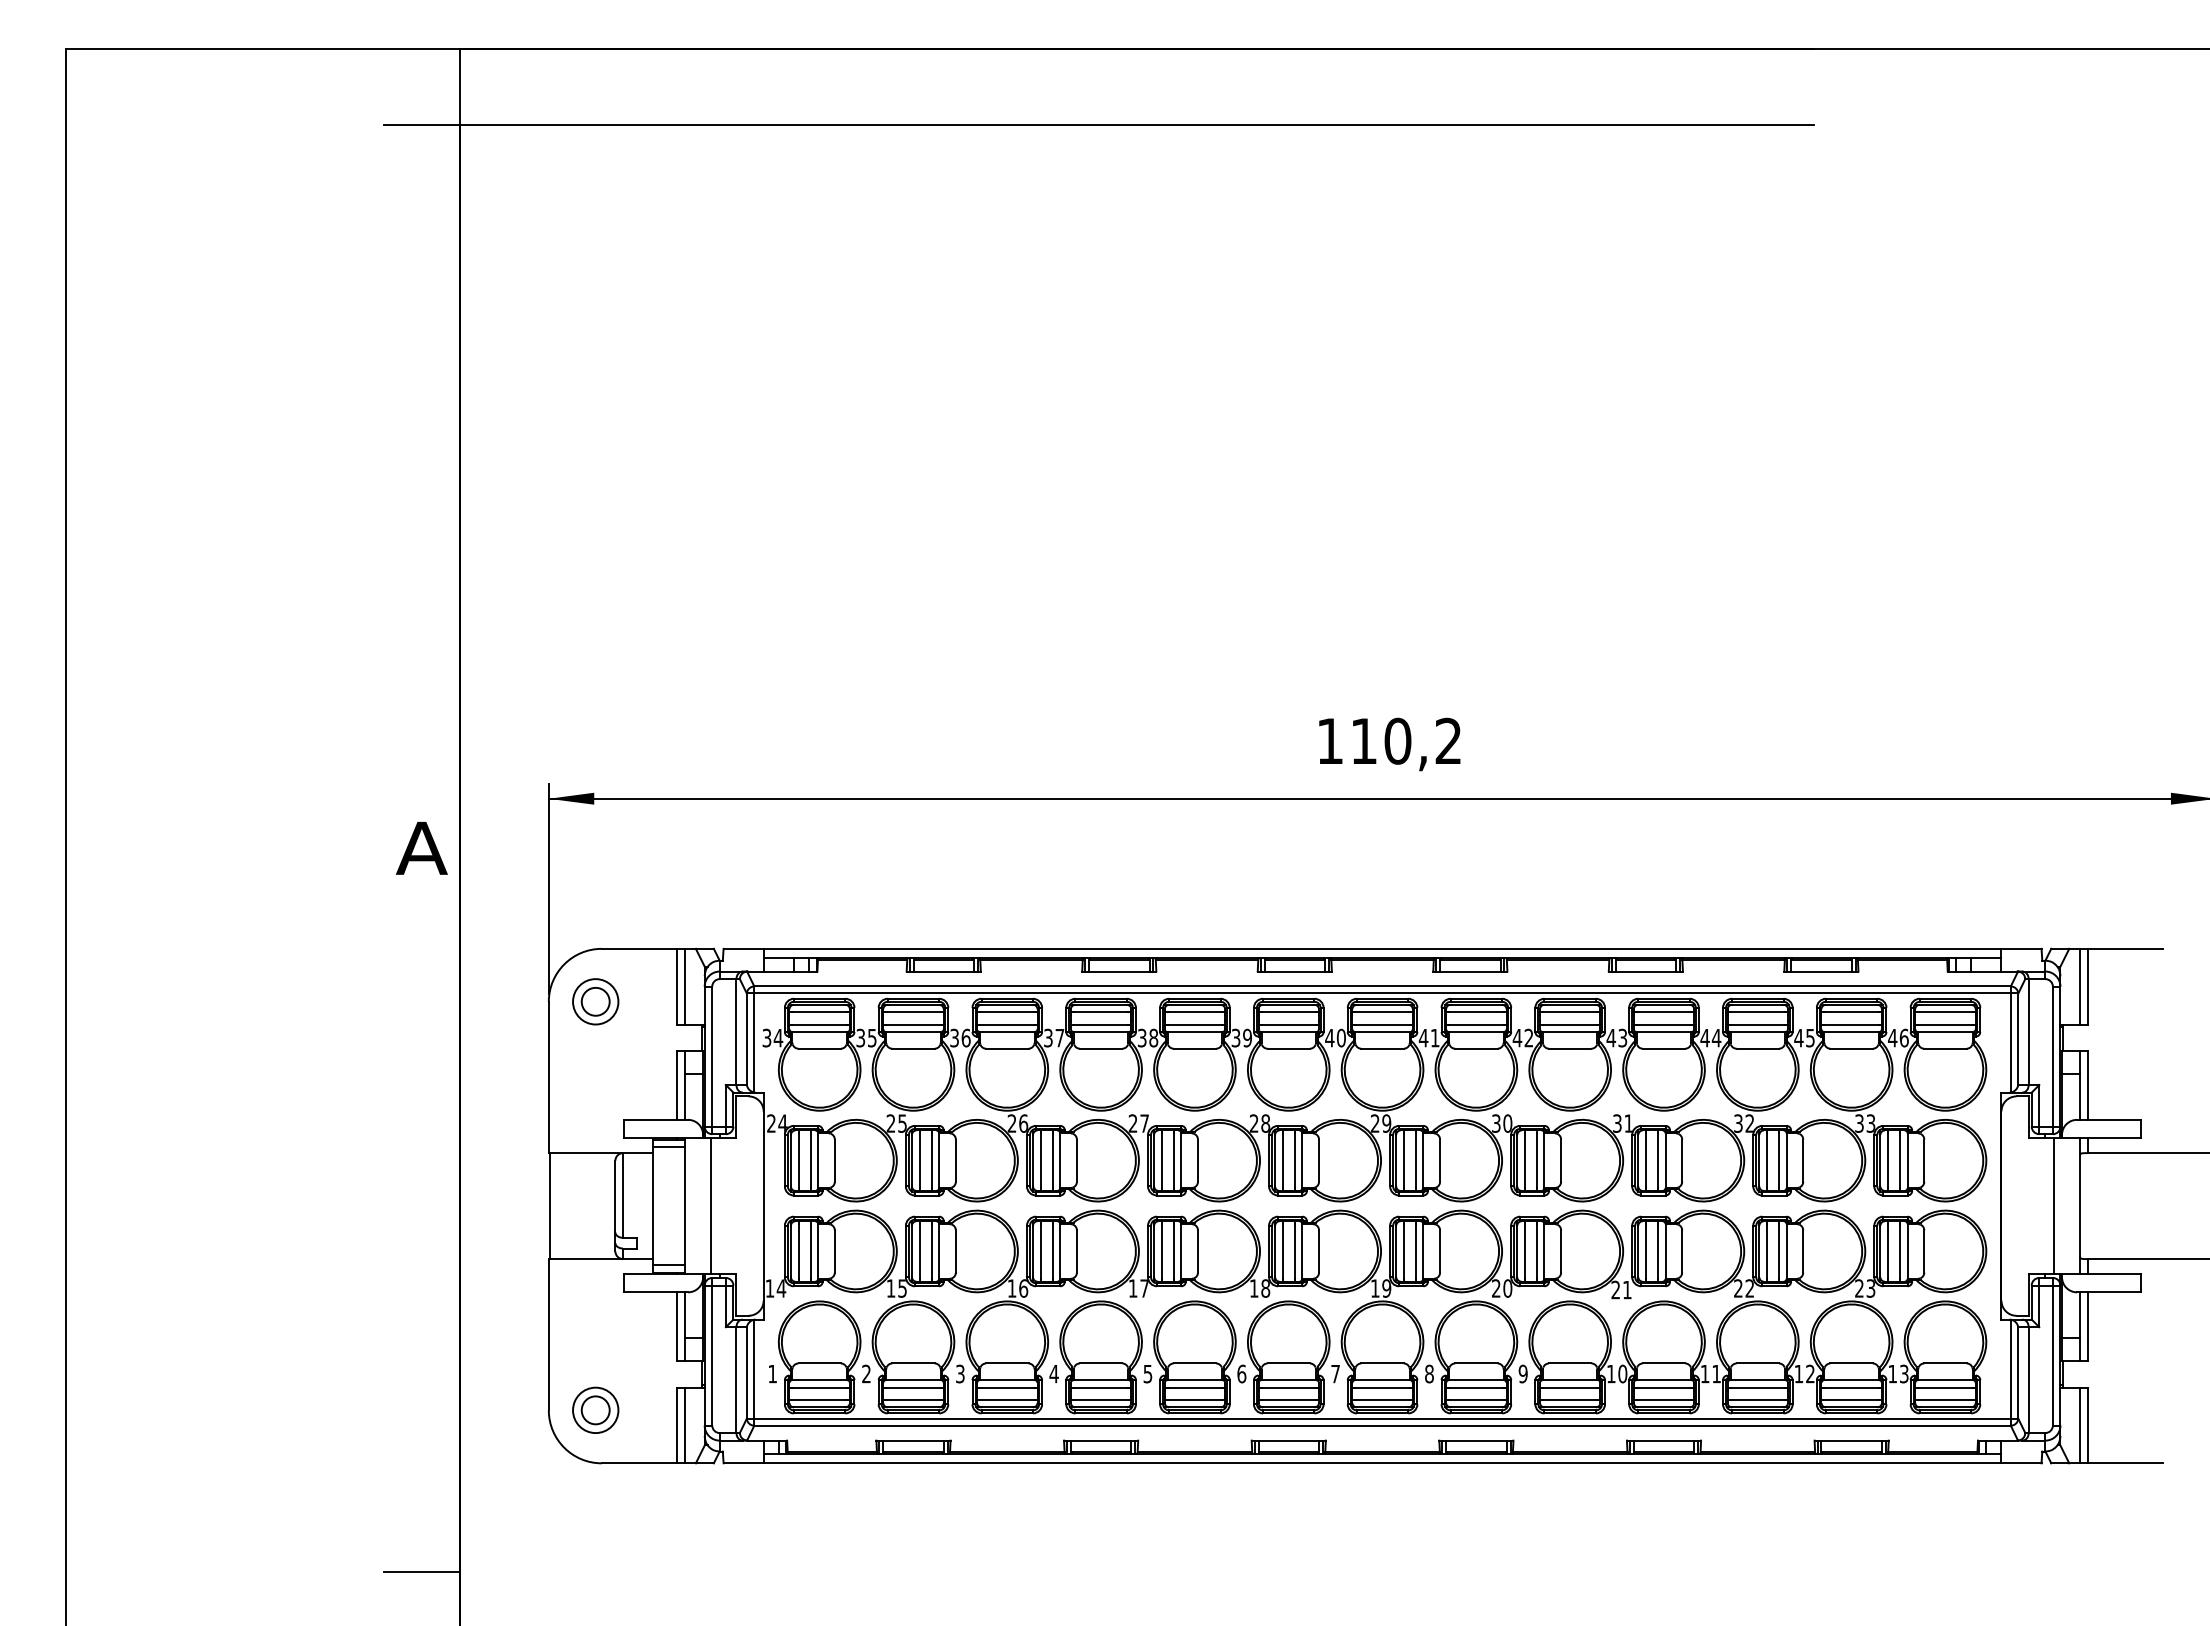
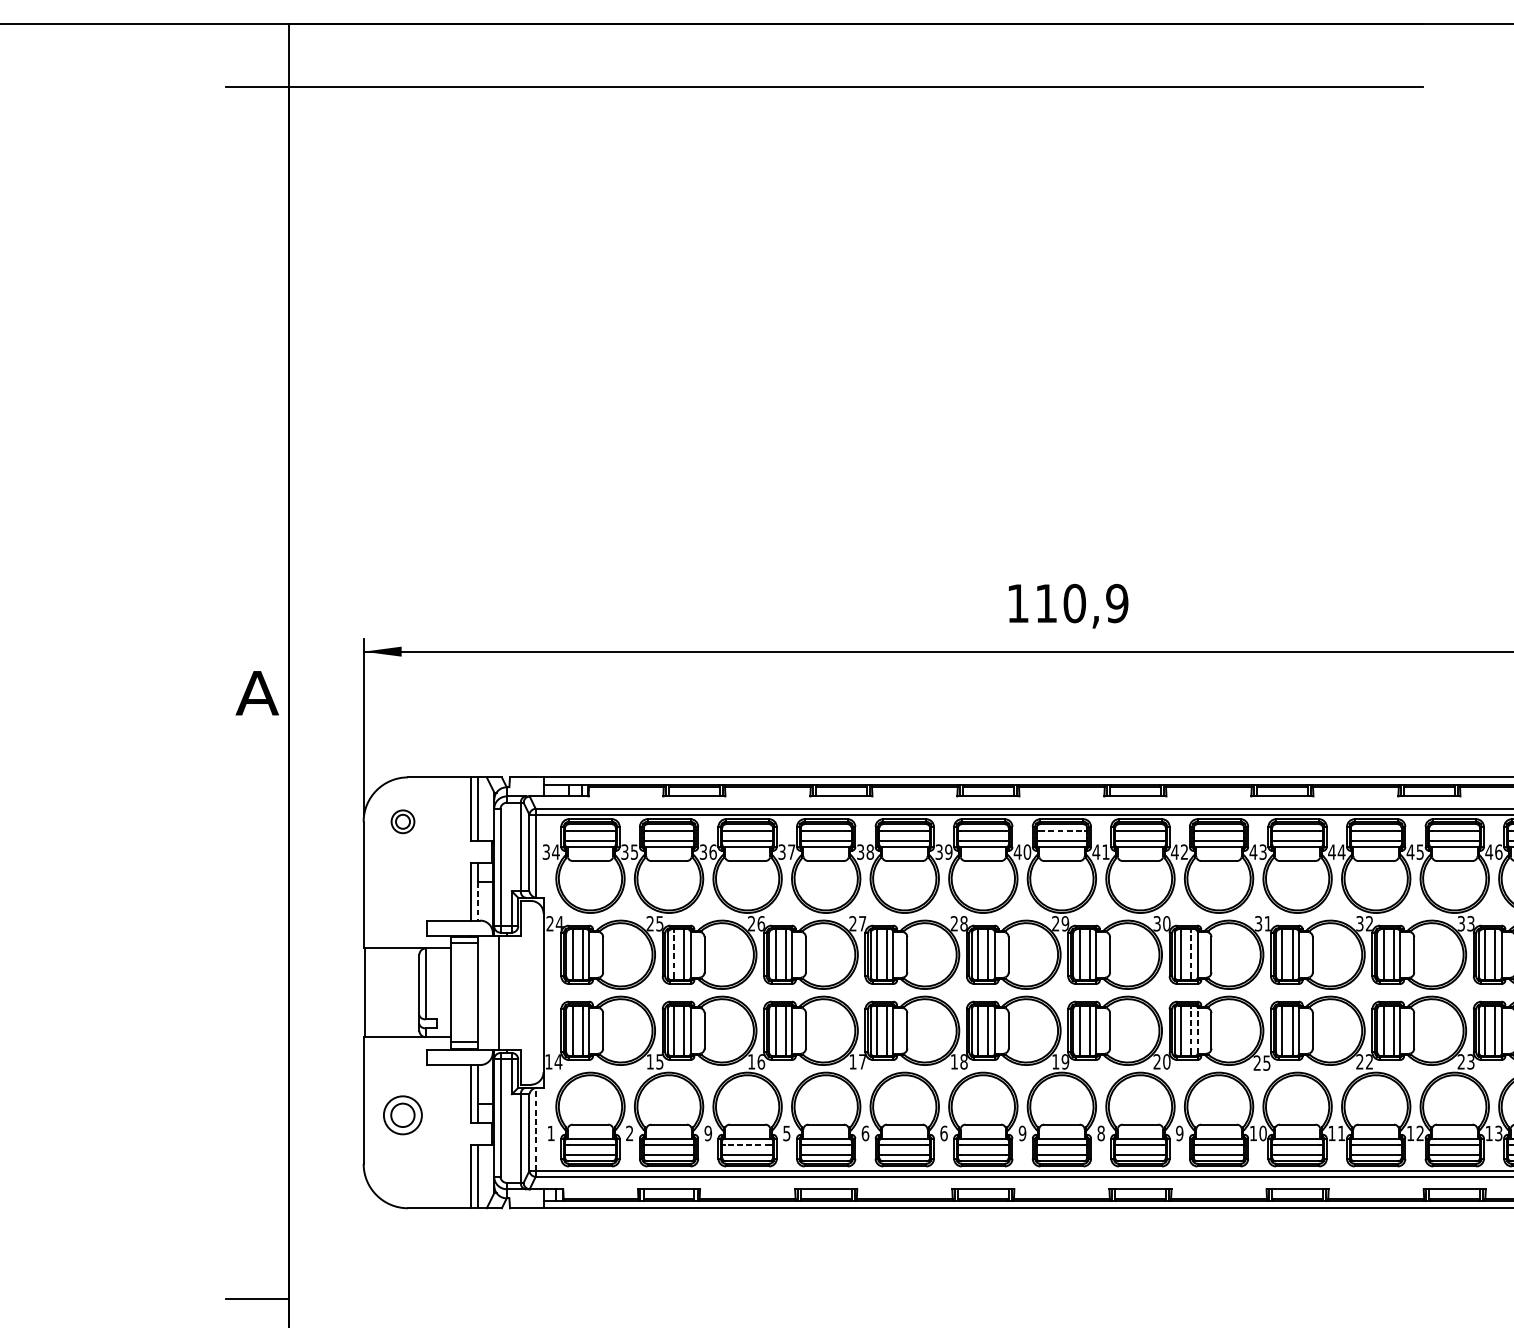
text: (1448, 740) -> (1117, 602), 110,2 -> 110,9
part: (595, 1001) -> (402, 821), size x0.6
line: (1383, 1012) -> (1062, 830), solid -> dashed
line: (685, 1097) -> (478, 901), solid -> dashed
line: (919, 1160) -> (674, 954), solid -> dashed
line: (1536, 1160) -> (1190, 954), solid -> dashed
line: (1536, 1250) -> (1190, 1030), solid -> dashed
line: (1544, 1250) -> (1197, 1030), solid -> dashed
text: (1627, 1290) -> (1267, 1063), 21 -> 25
line: (754, 1368) -> (535, 1128), solid -> dashed
text: (959, 1373) -> (707, 1133), 3 -> 9
text: (1147, 1373) -> (865, 1133), 5 -> 6
text: (1335, 1373) -> (1022, 1133), 7 -> 9
text: (1053, 1374) -> (786, 1133), 4 -> 5
line: (1006, 1387) -> (746, 1144), solid -> dashed
part: (595, 1409) -> (402, 1114), moved

